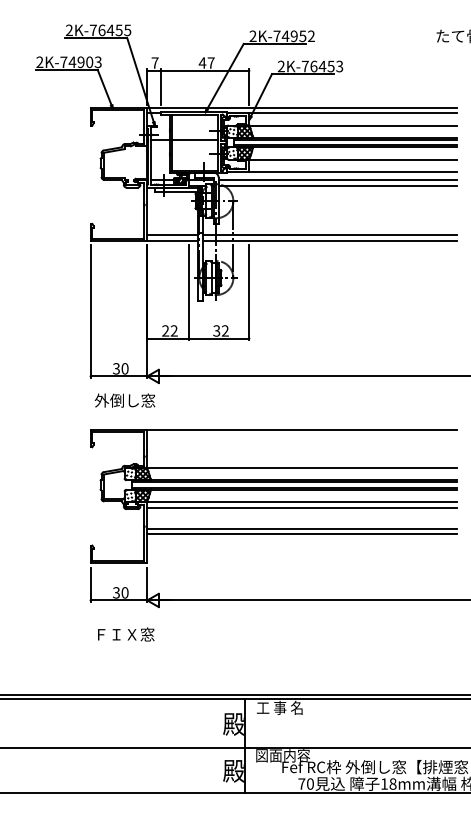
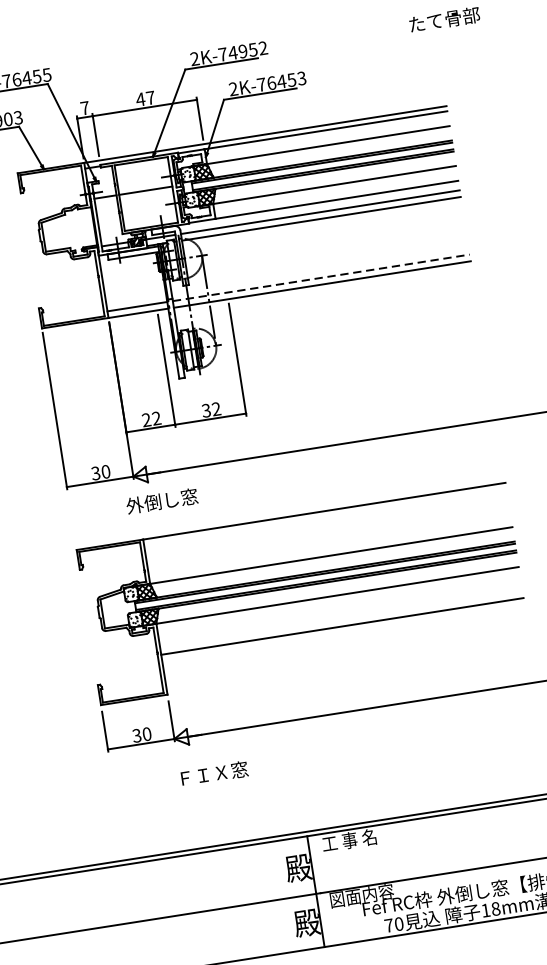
line: (329, 235) -> (320, 278), solid -> dashed
text: (124, 400) -> (161, 501), moved
line: (301, 507) -> (338, 601), removed
line: (301, 534) -> (342, 633), removed
text: (126, 634) -> (214, 773), moved

